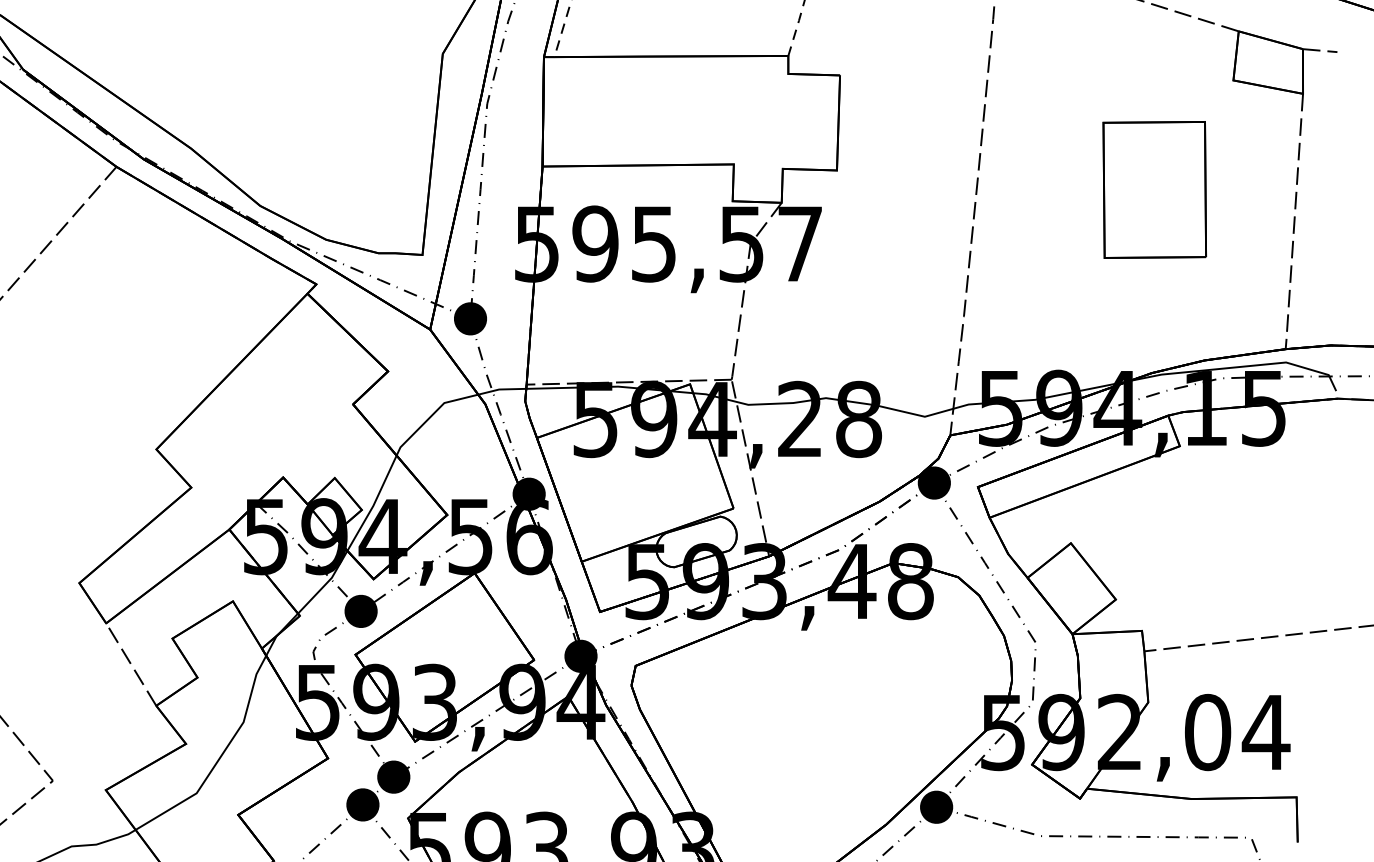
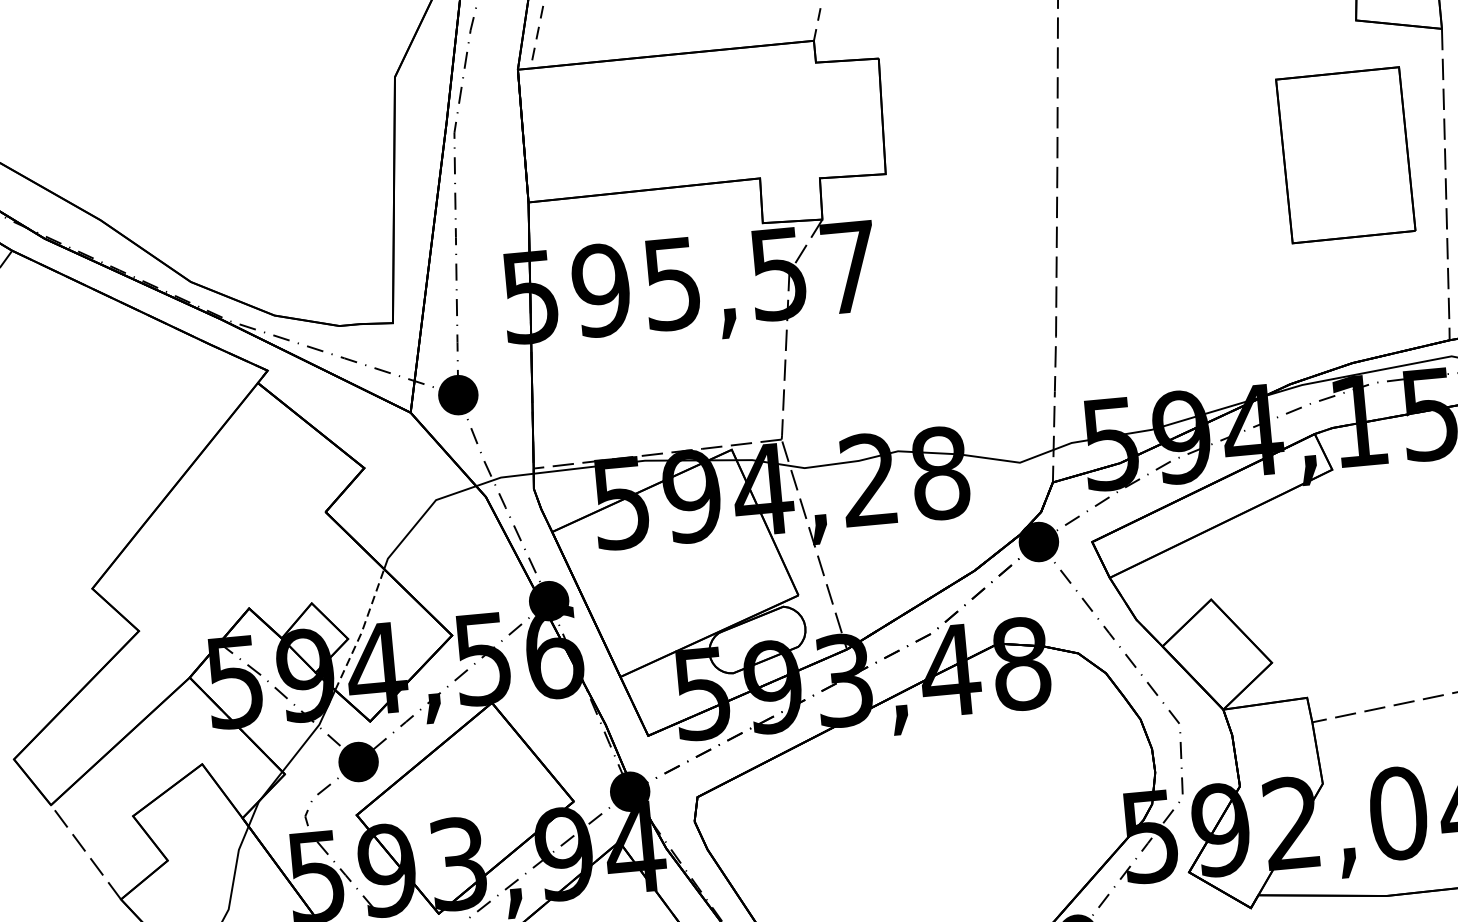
part: (1154, 189) -> (1345, 154), moved
line: (374, 504) -> (362, 630), solid -> dashed

